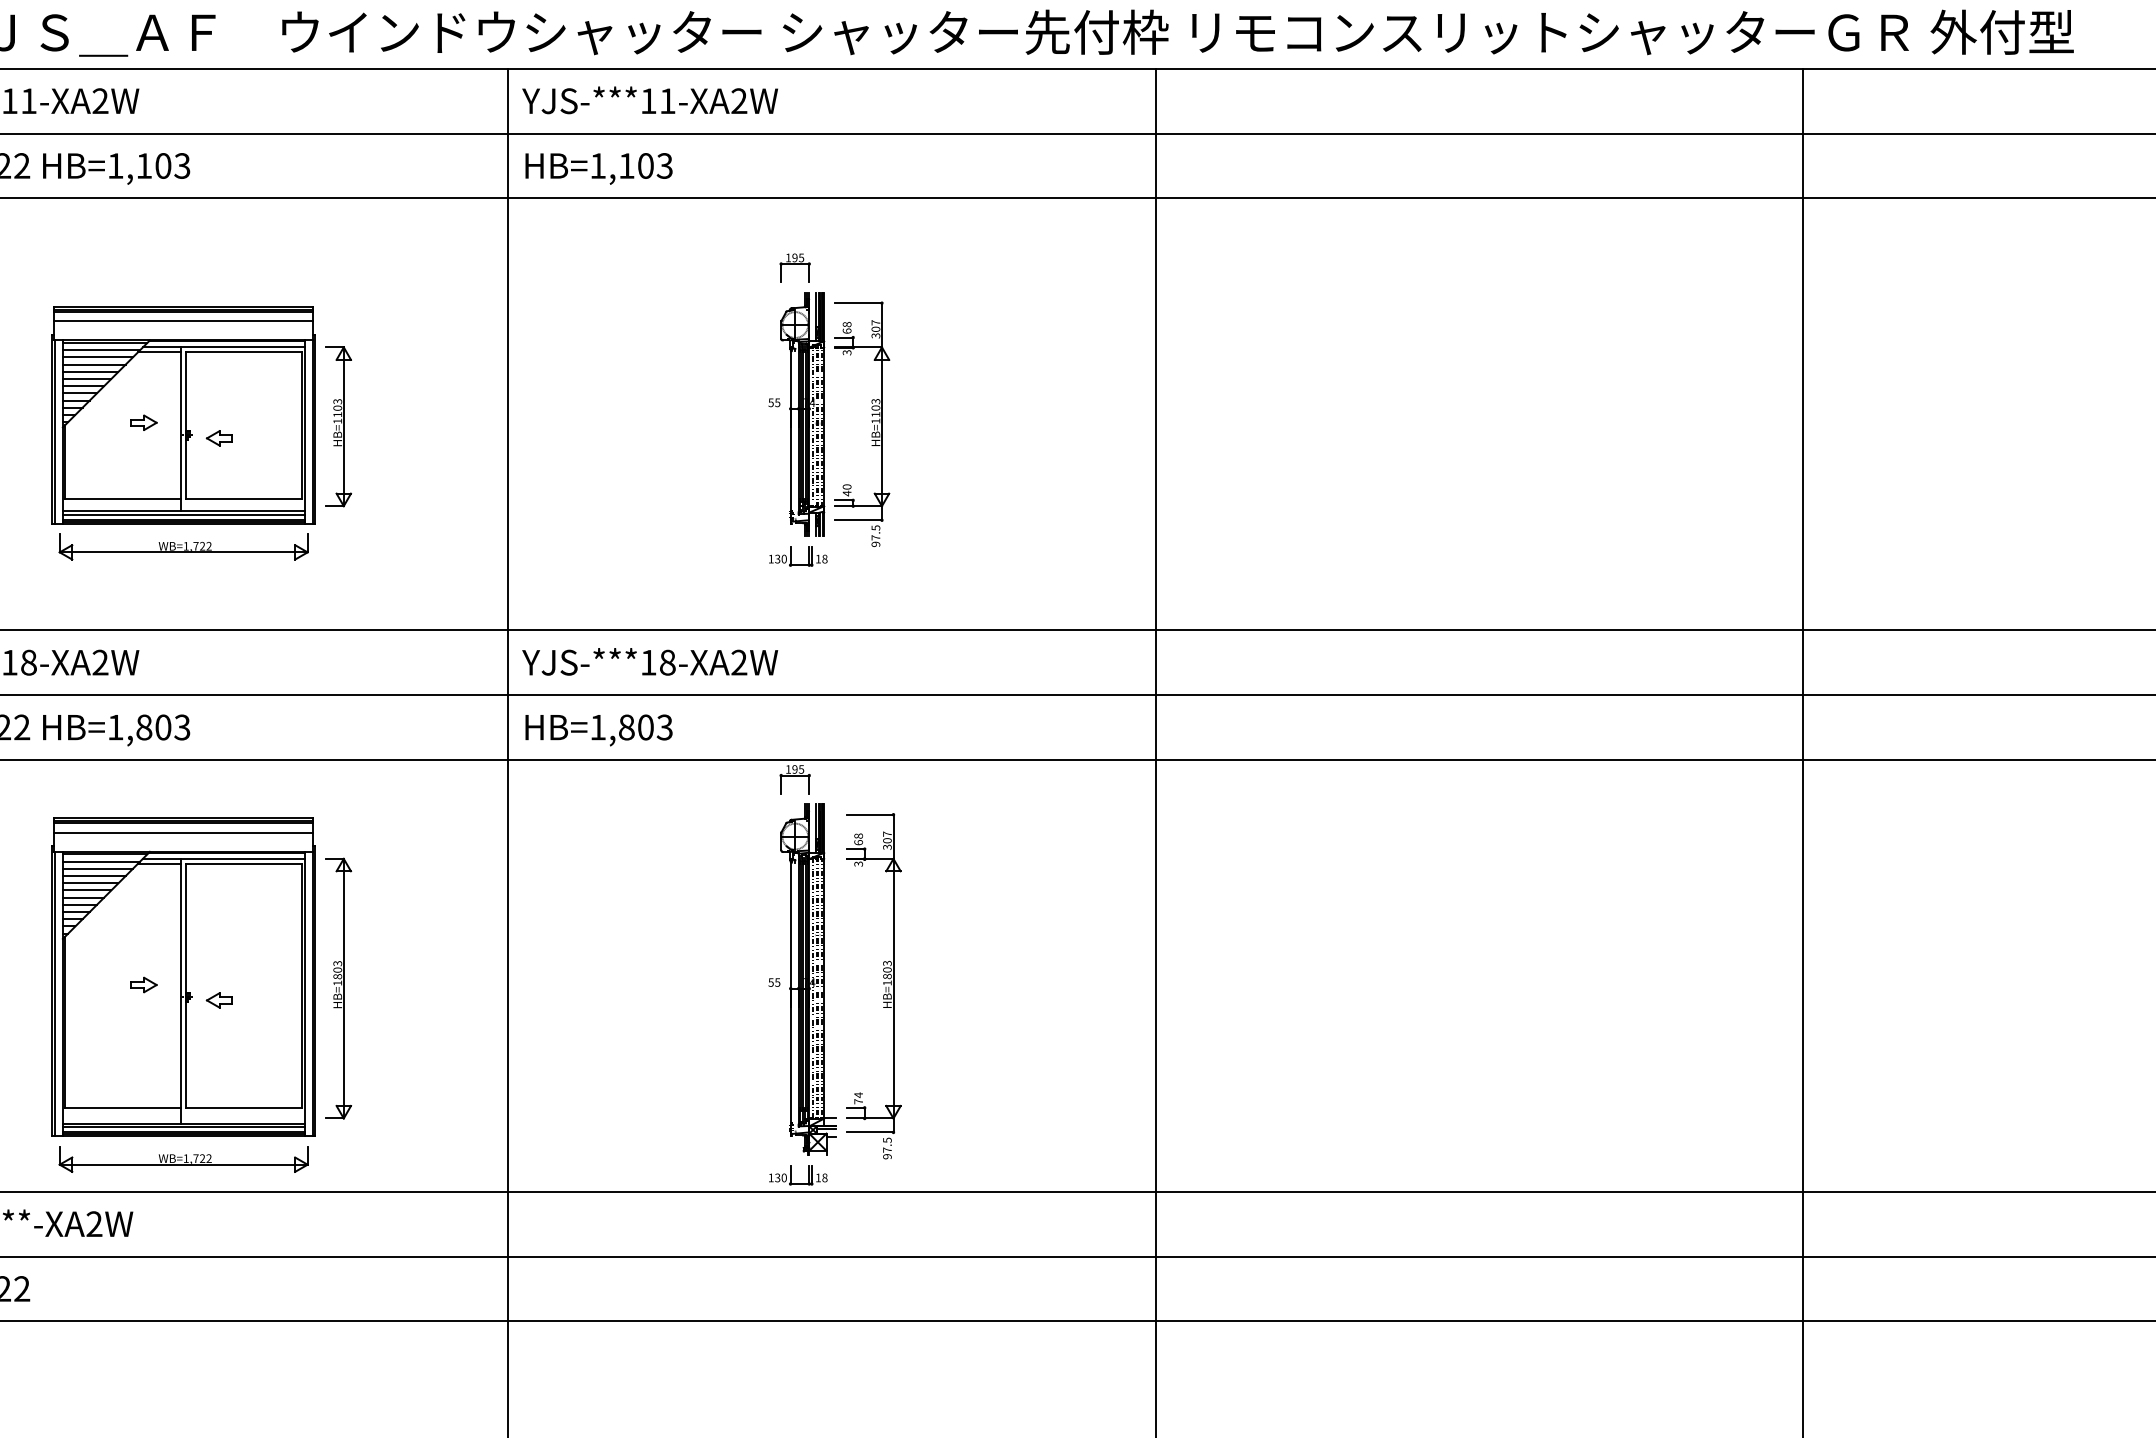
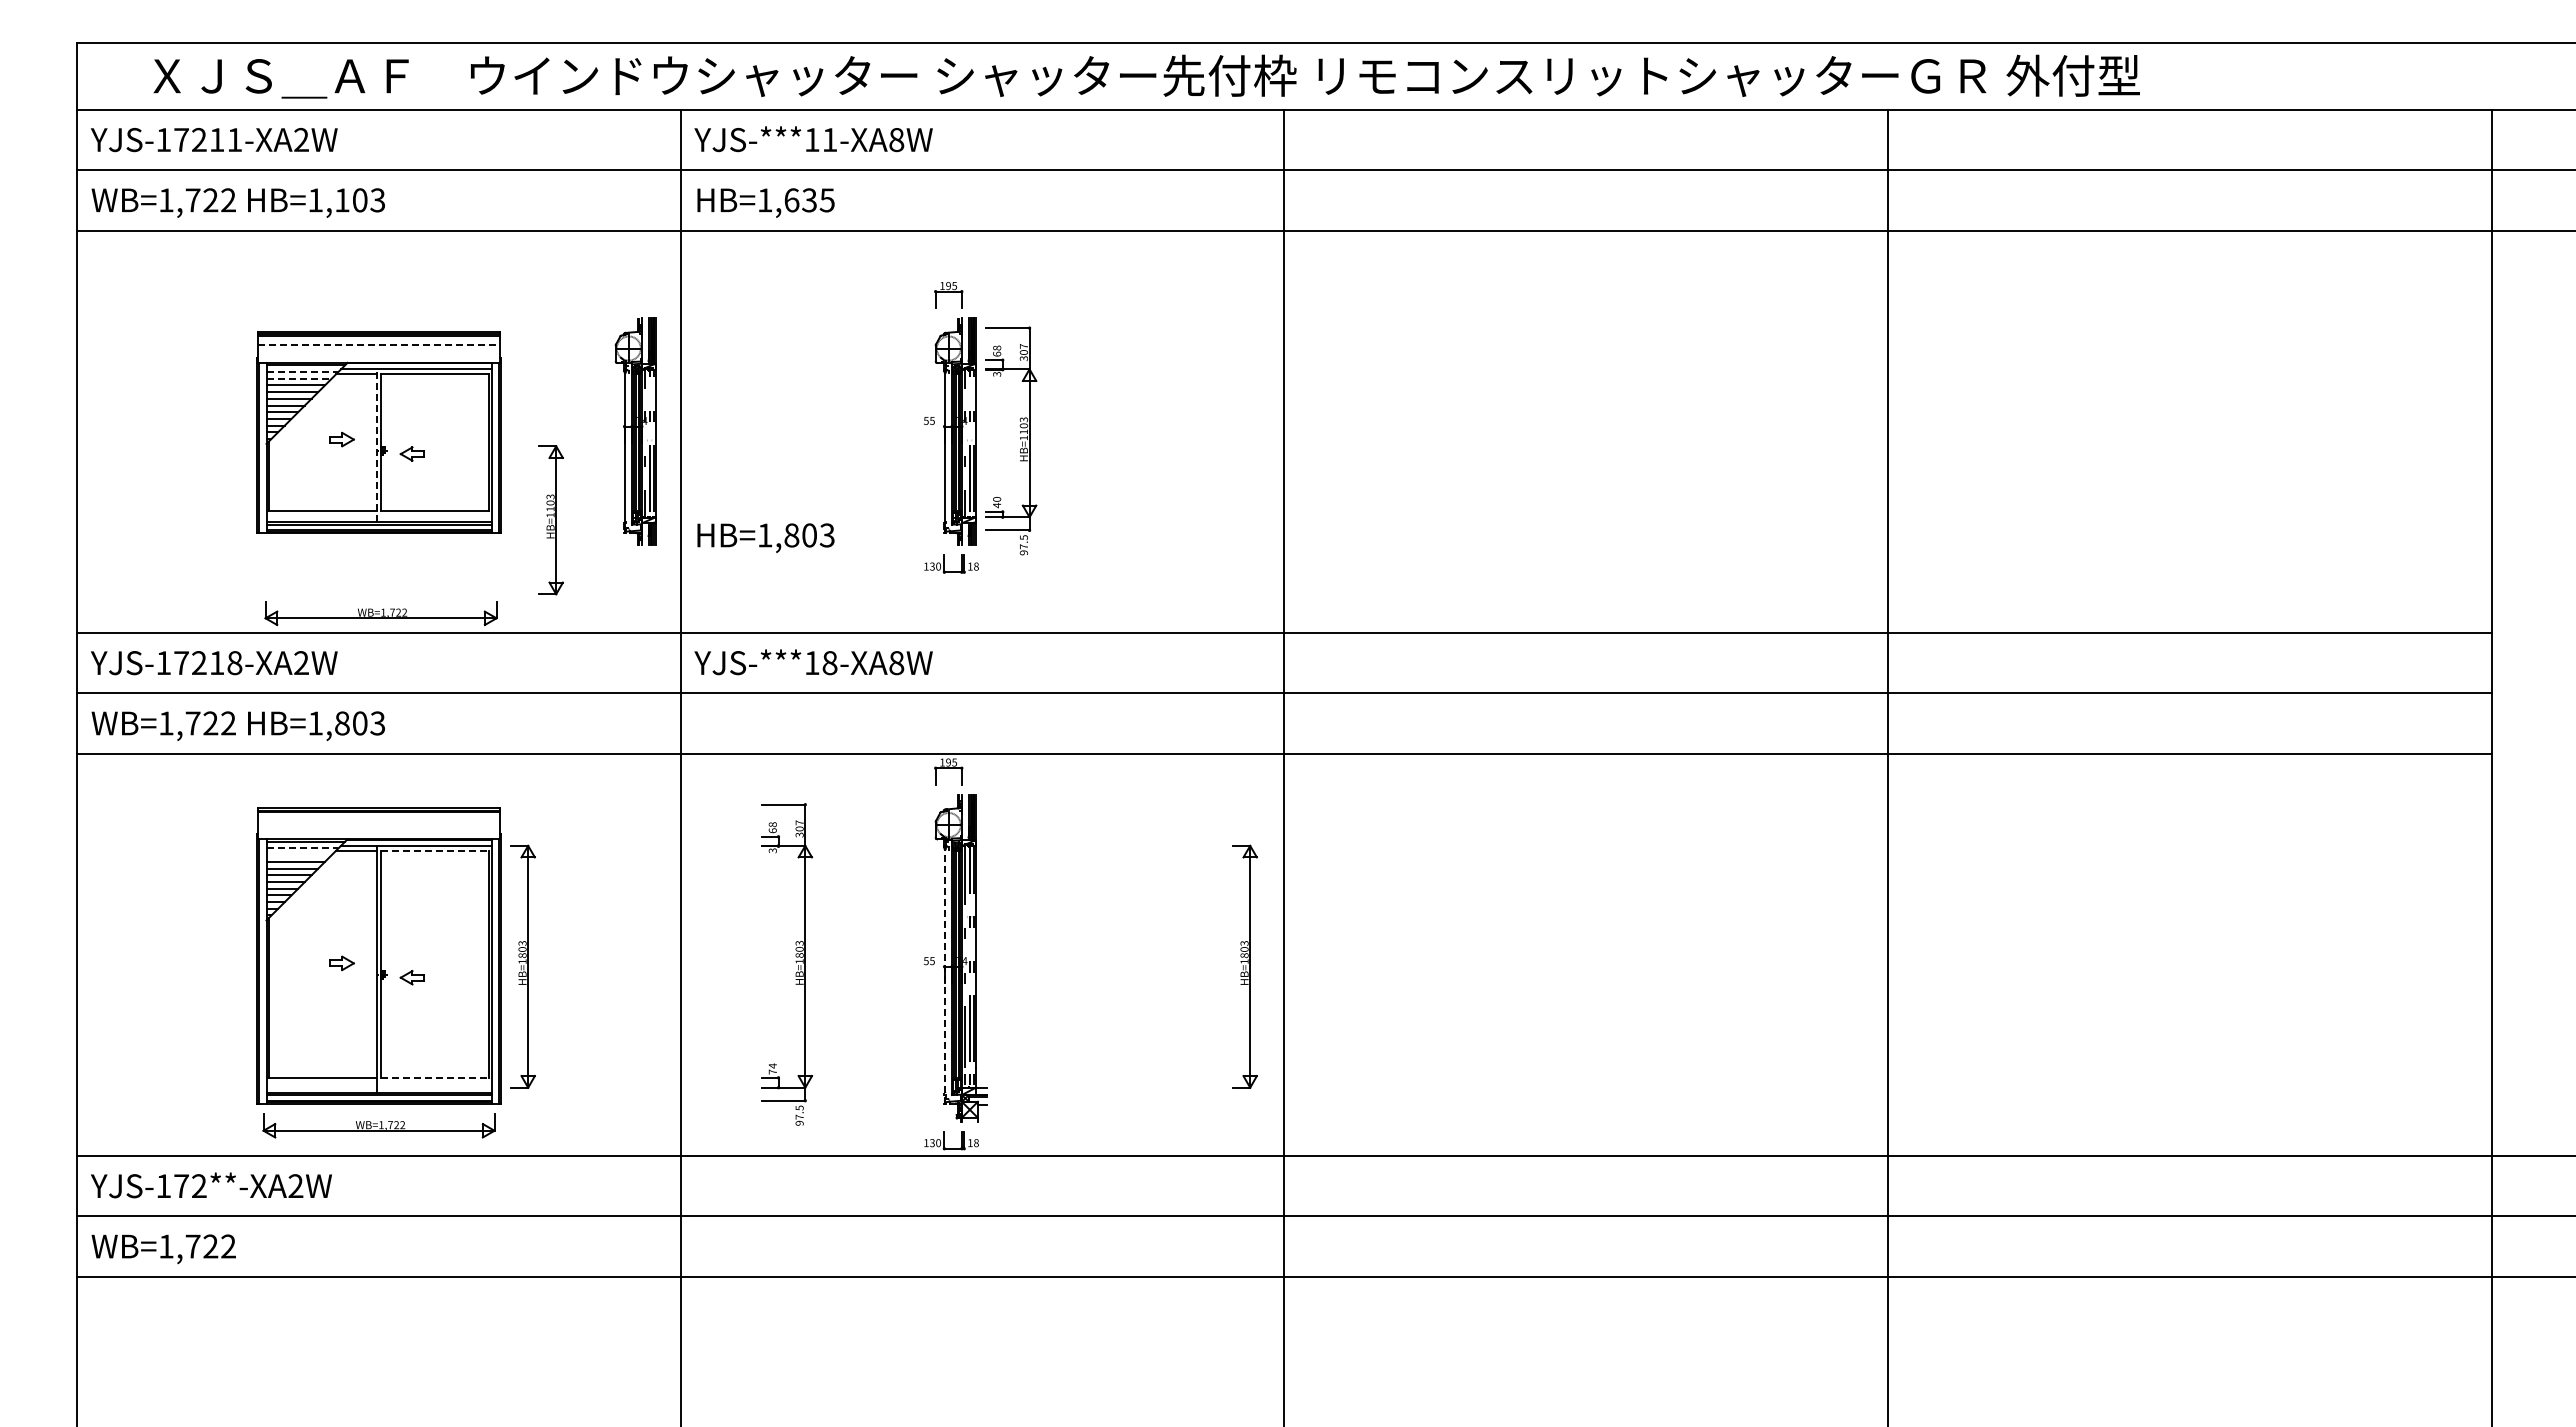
text: (739, 100) -> (896, 139), YJS-***11-XA2W -> YJS-***11-XA8W
text: (645, 166) -> (809, 200), HB=1,103 -> HB=1,635
line: (184, 320) -> (379, 344), solid -> dashed
line: (101, 350) -> (302, 372), solid -> dashed
line: (98, 357) -> (299, 378), solid -> dashed
part: (458, 414) -> (635, 431), added
part: (337, 426) -> (550, 520), moved
line: (180, 429) -> (376, 445), solid -> dashed
part: (183, 547) -> (380, 613), moved
text: (739, 663) -> (896, 663), YJS-***18-XA2W -> YJS-***18-XA8W
text: (598, 729) -> (765, 537), moved
line: (183, 832) -> (378, 821), removed
line: (101, 861) -> (302, 848), solid -> dashed
line: (244, 863) -> (435, 850), solid -> dashed
line: (97, 869) -> (298, 855), removed
part: (882, 983) -> (795, 961), moved
part: (1112, 988) -> (1244, 966), added
line: (790, 999) -> (944, 976), solid -> dashed
line: (244, 1107) -> (435, 1077), solid -> dashed

